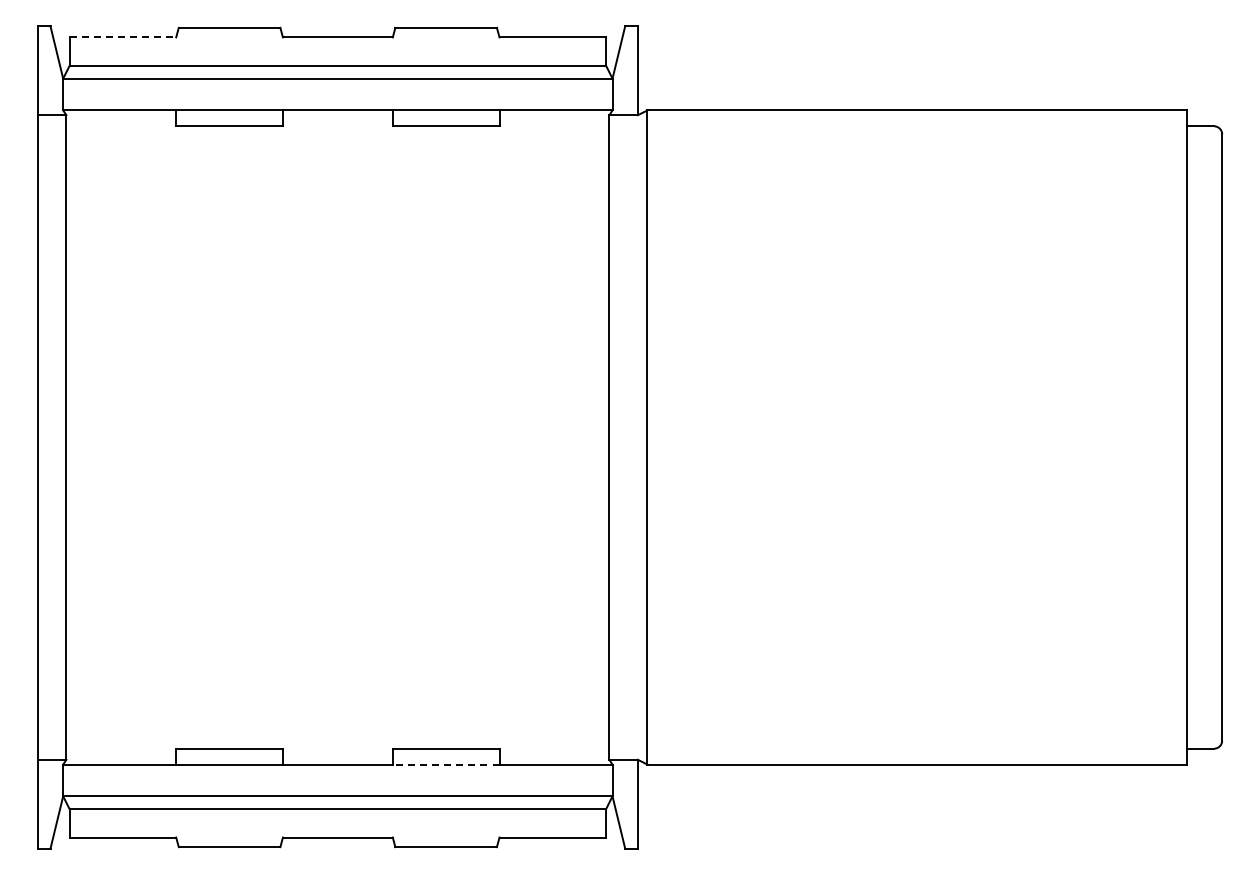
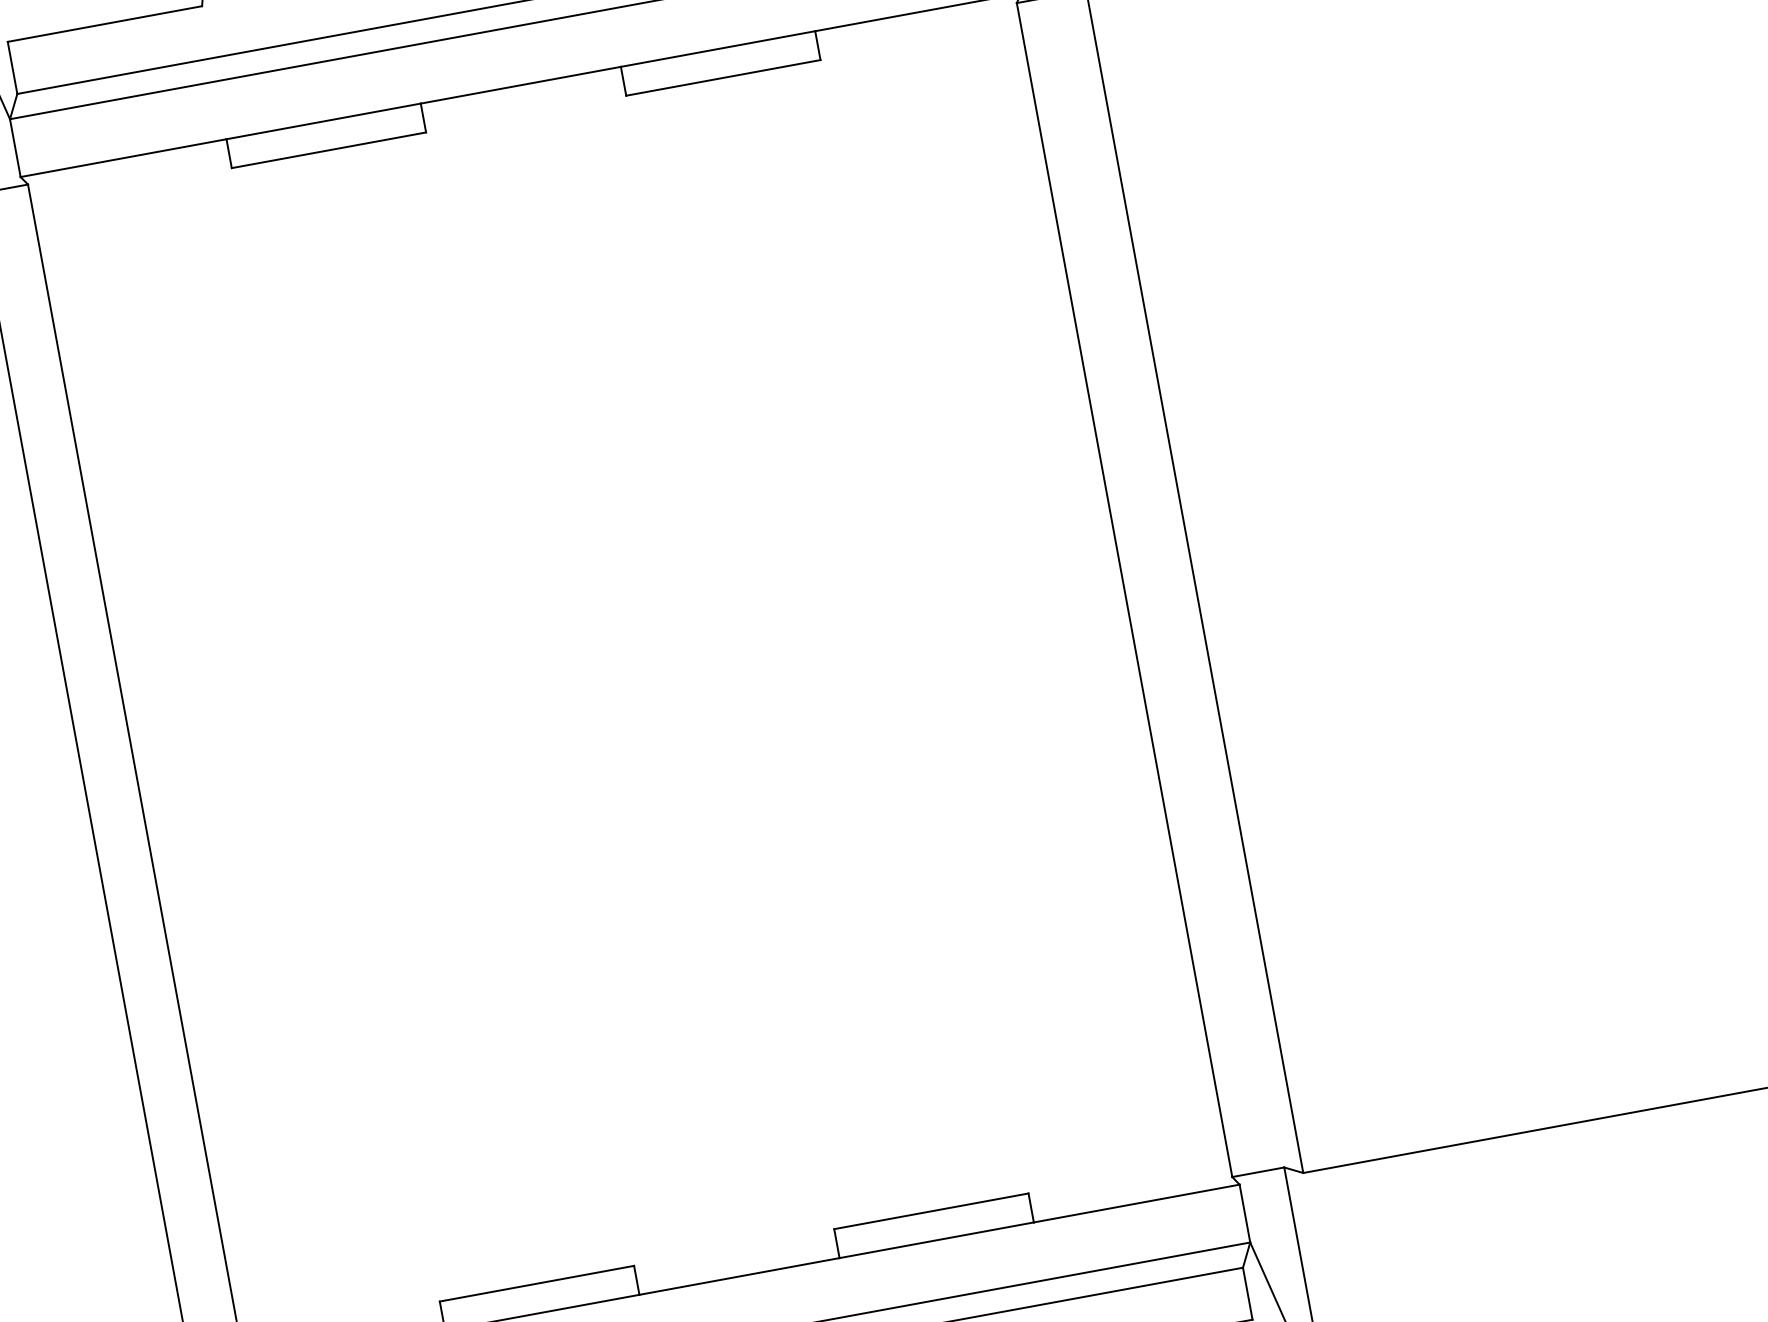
line: (123, 37) -> (106, 24), dashed -> solid
line: (445, 764) -> (935, 1240), dashed -> solid

